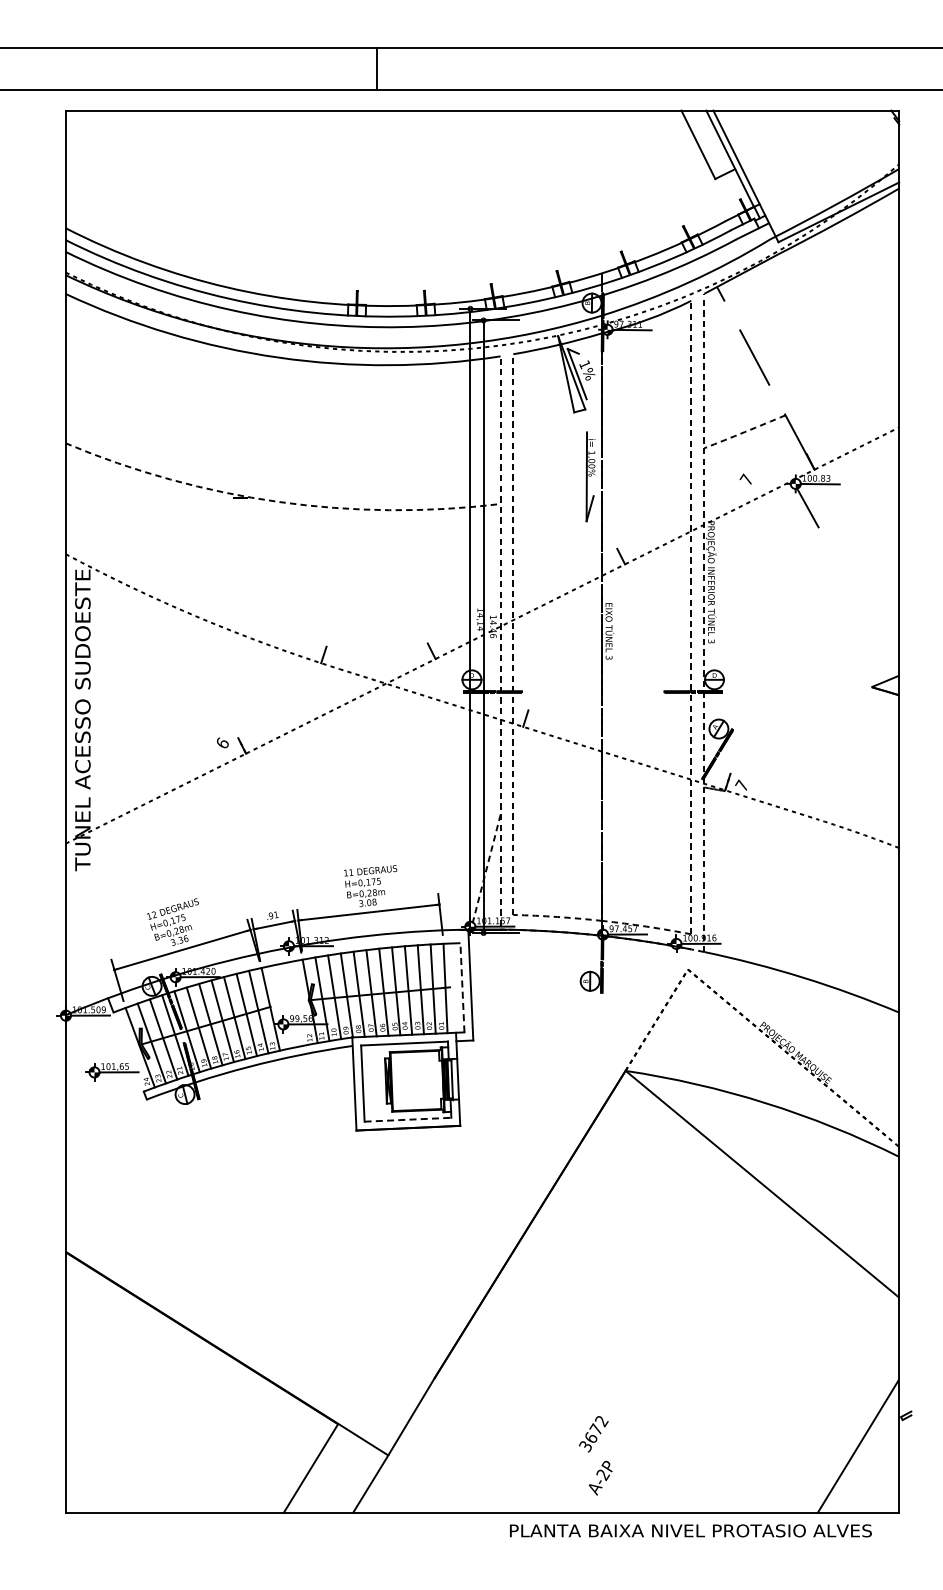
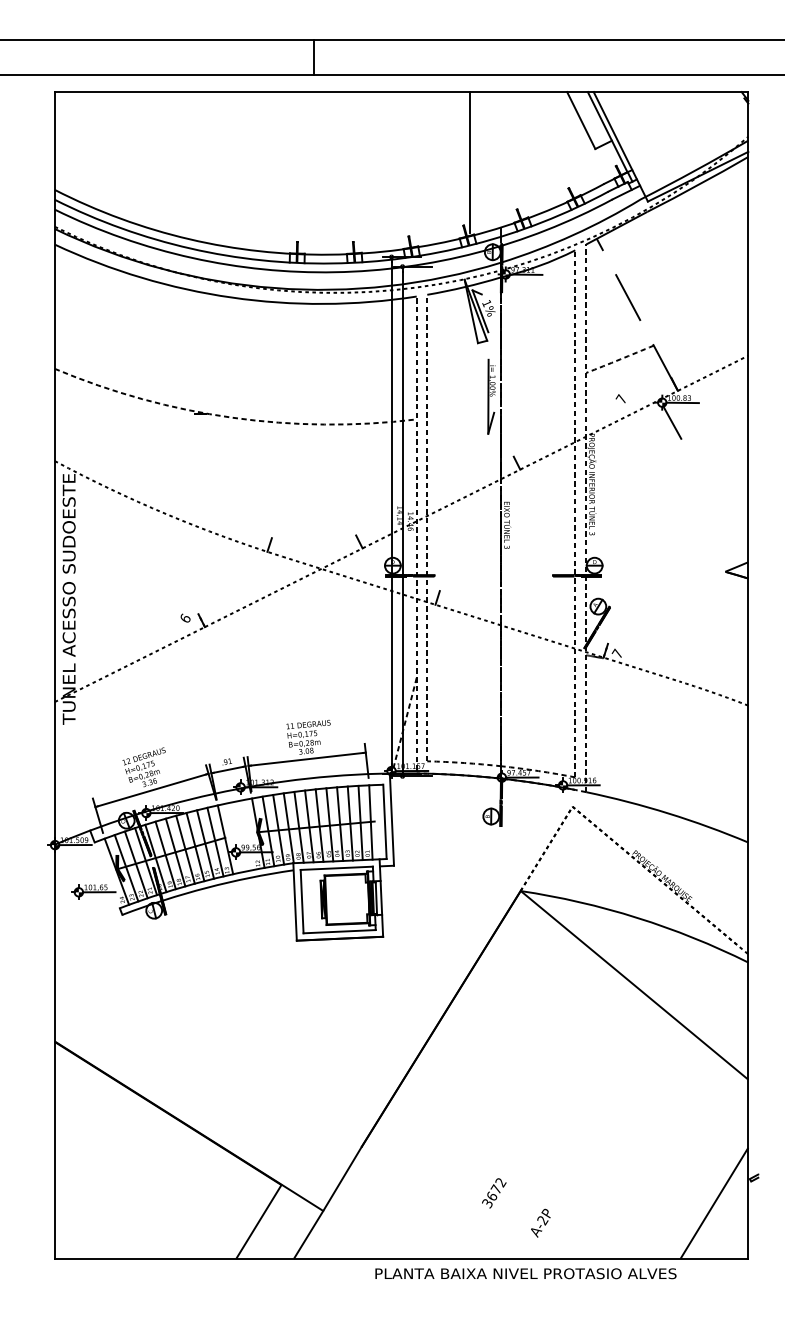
line: (564, 195) -> (469, 162), added
line: (462, 987) -> (385, 821), dashed -> solid
line: (408, 1119) -> (340, 931), dashed -> solid
text: (600, 1477) -> (540, 1222), moved
text: (690, 1530) -> (525, 1273), moved

